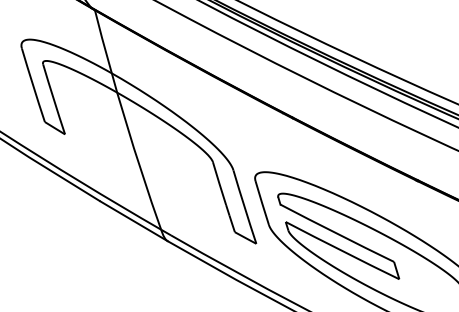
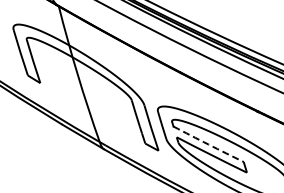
arc: (337, 233) -> (208, 144), solid -> dashed

